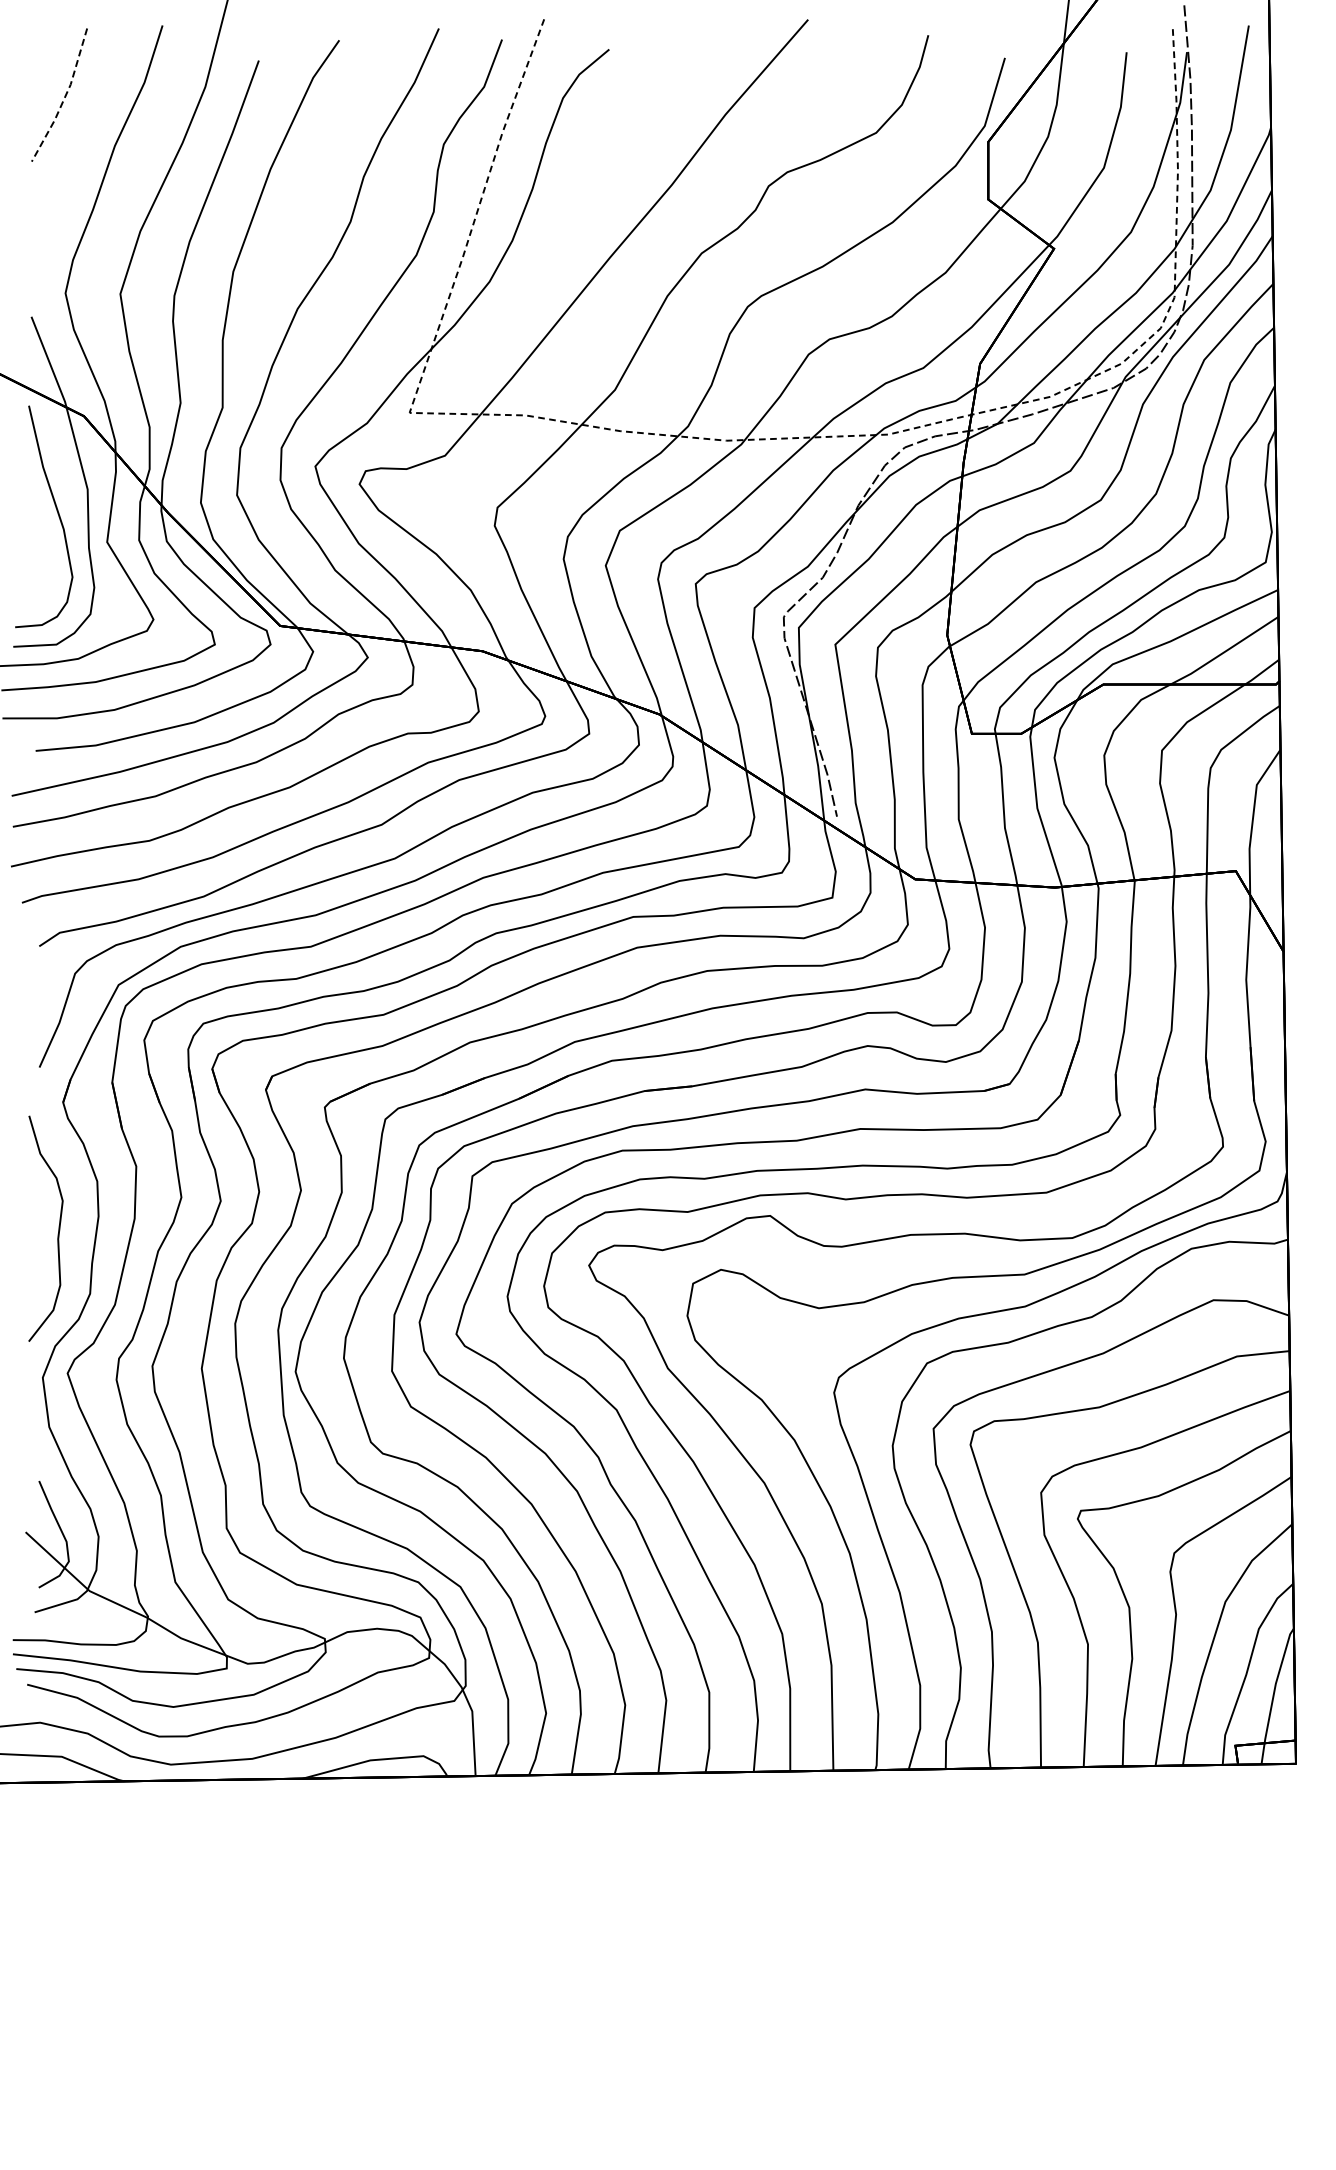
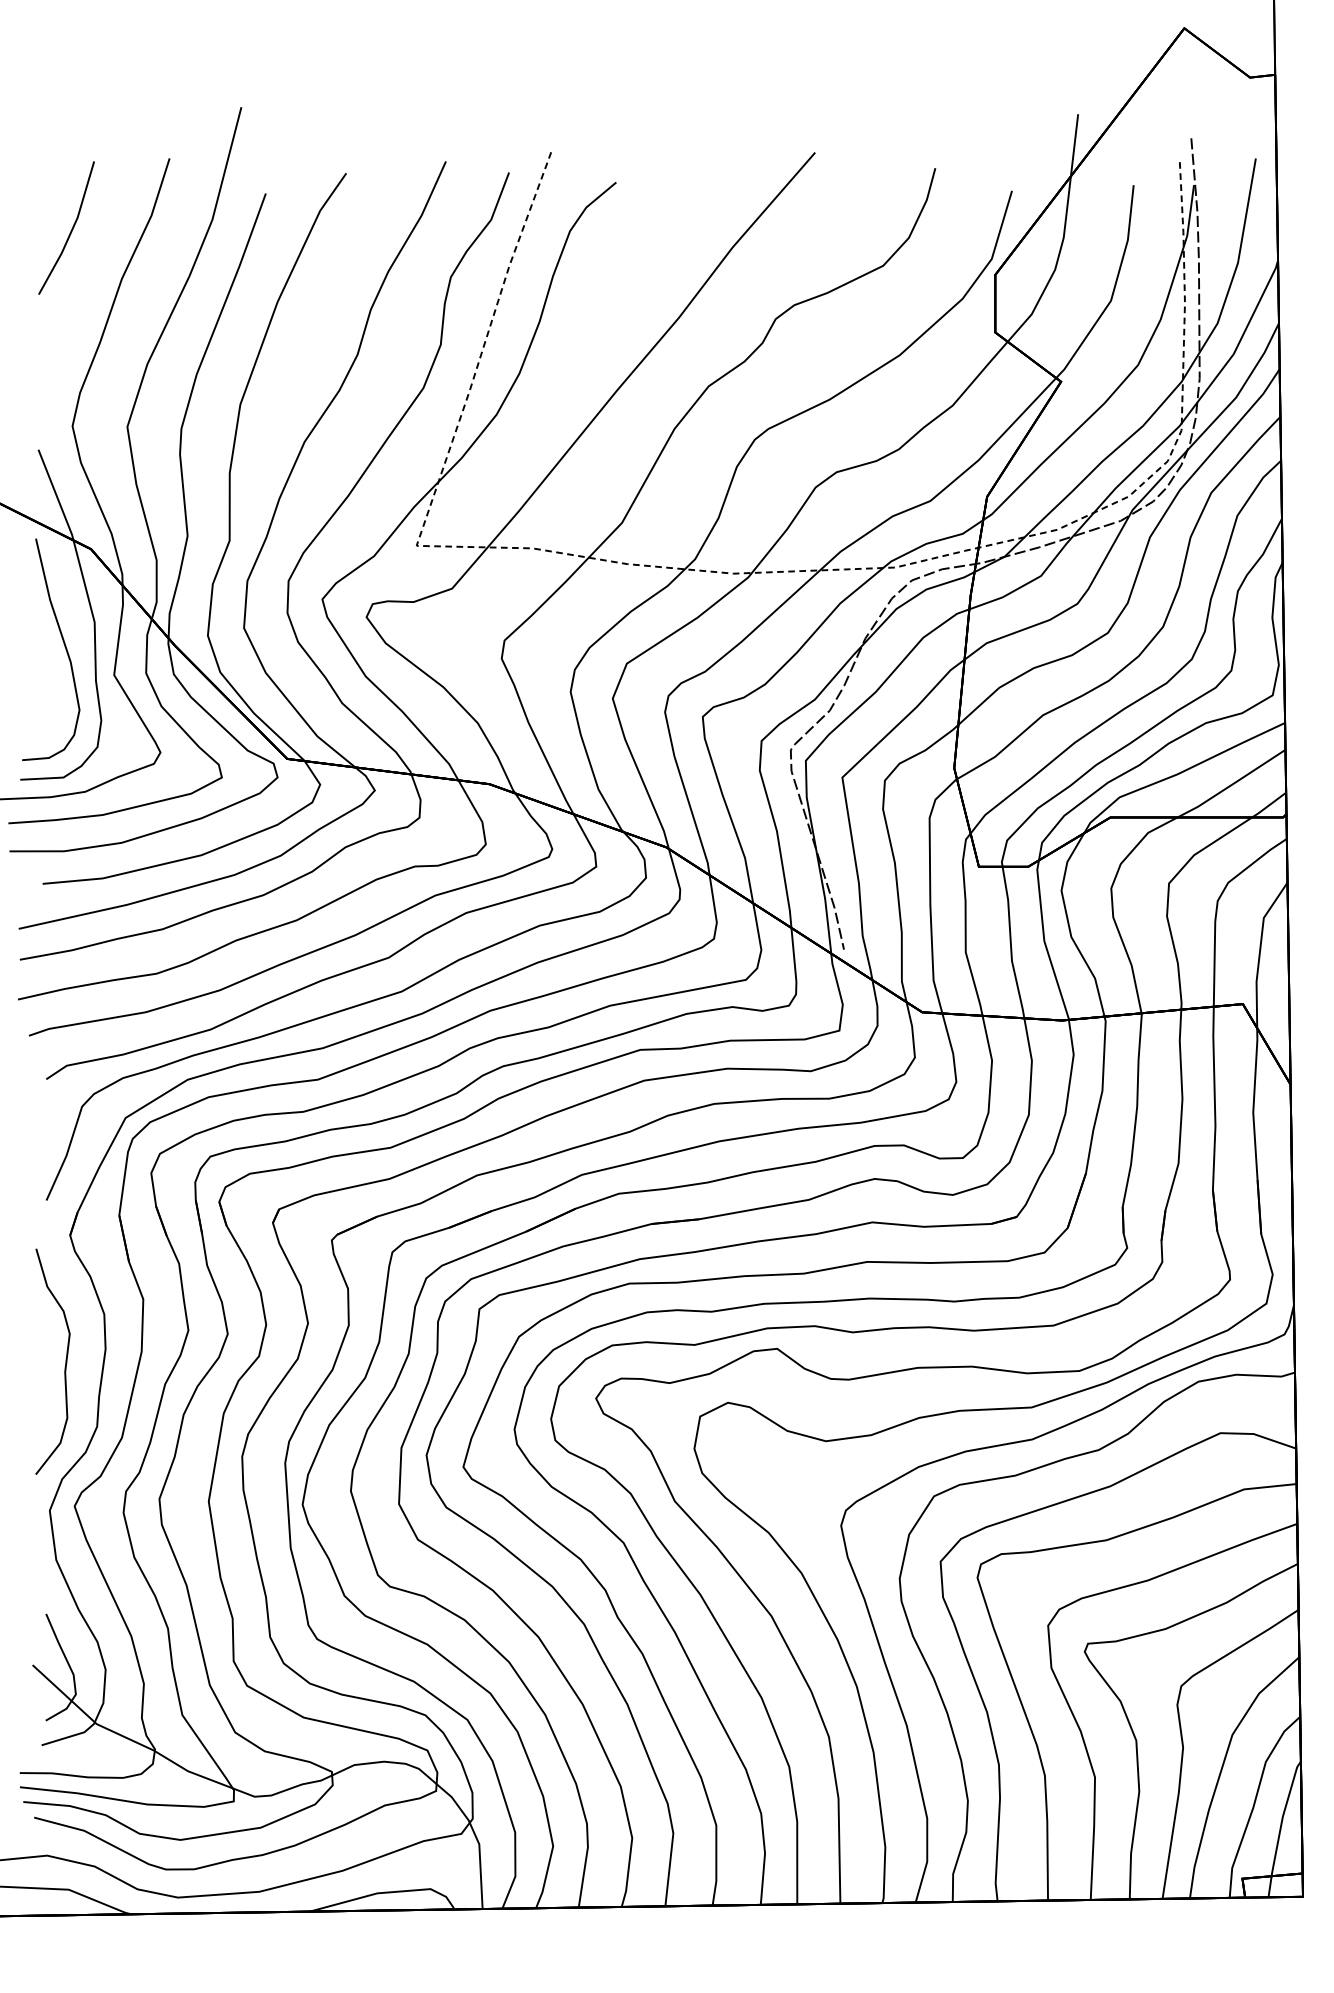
line: (64, 97) -> (71, 230), dashed -> solid

